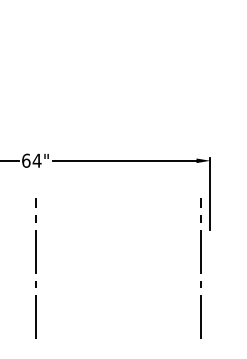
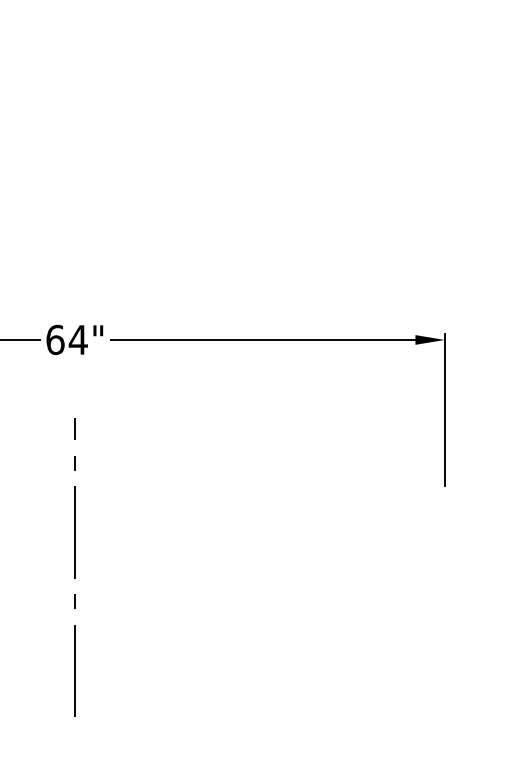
line: (200, 268) -> (423, 567), removed

